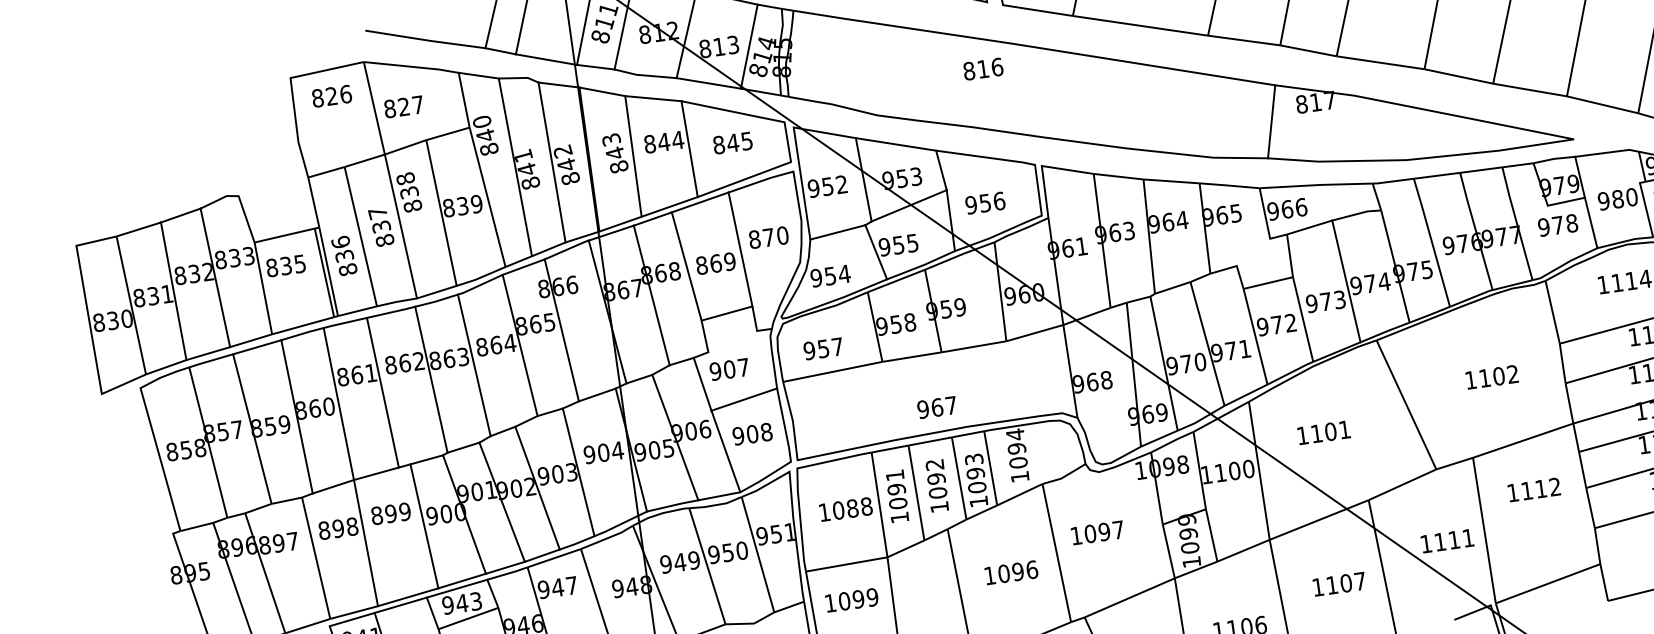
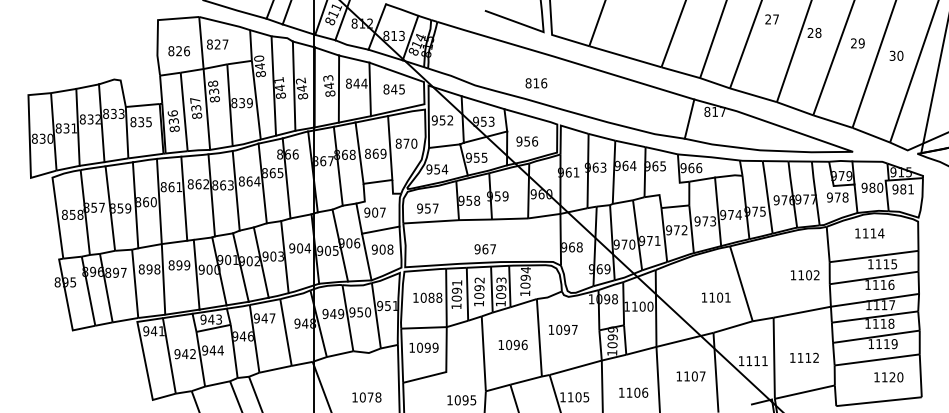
text: (983, 69) -> (536, 83), moved
text: (330, 97) -> (178, 51), moved
text: (1492, 377) -> (805, 275), moved
text: (1324, 432) -> (716, 297), moved
text: (1534, 489) -> (804, 357), moved

